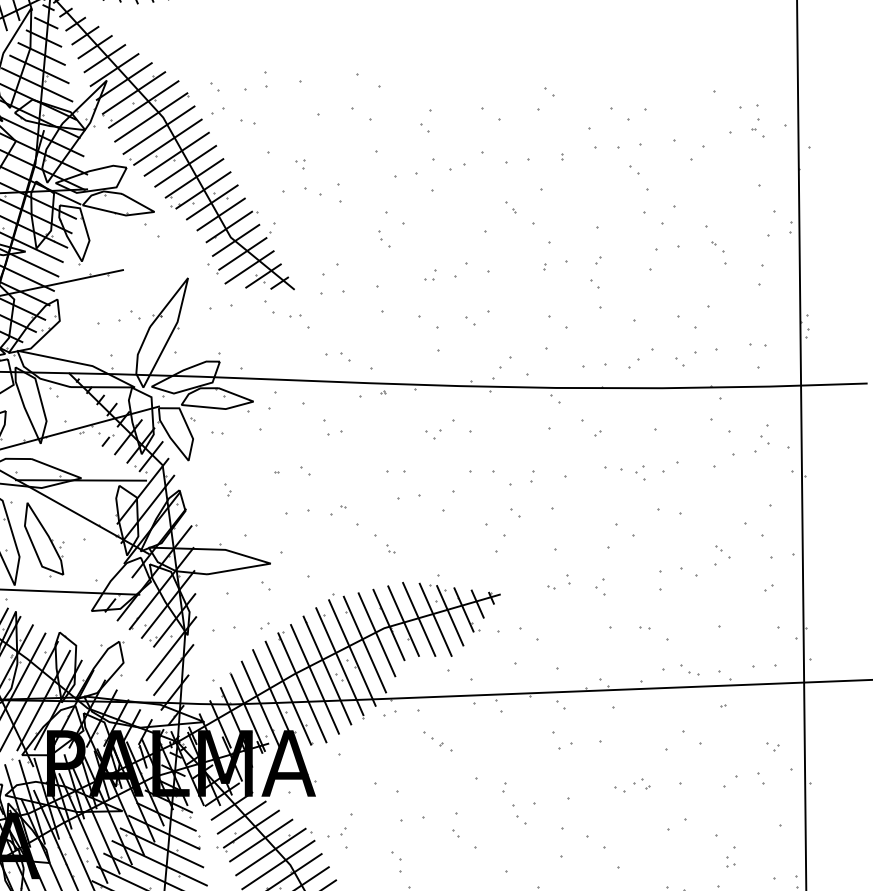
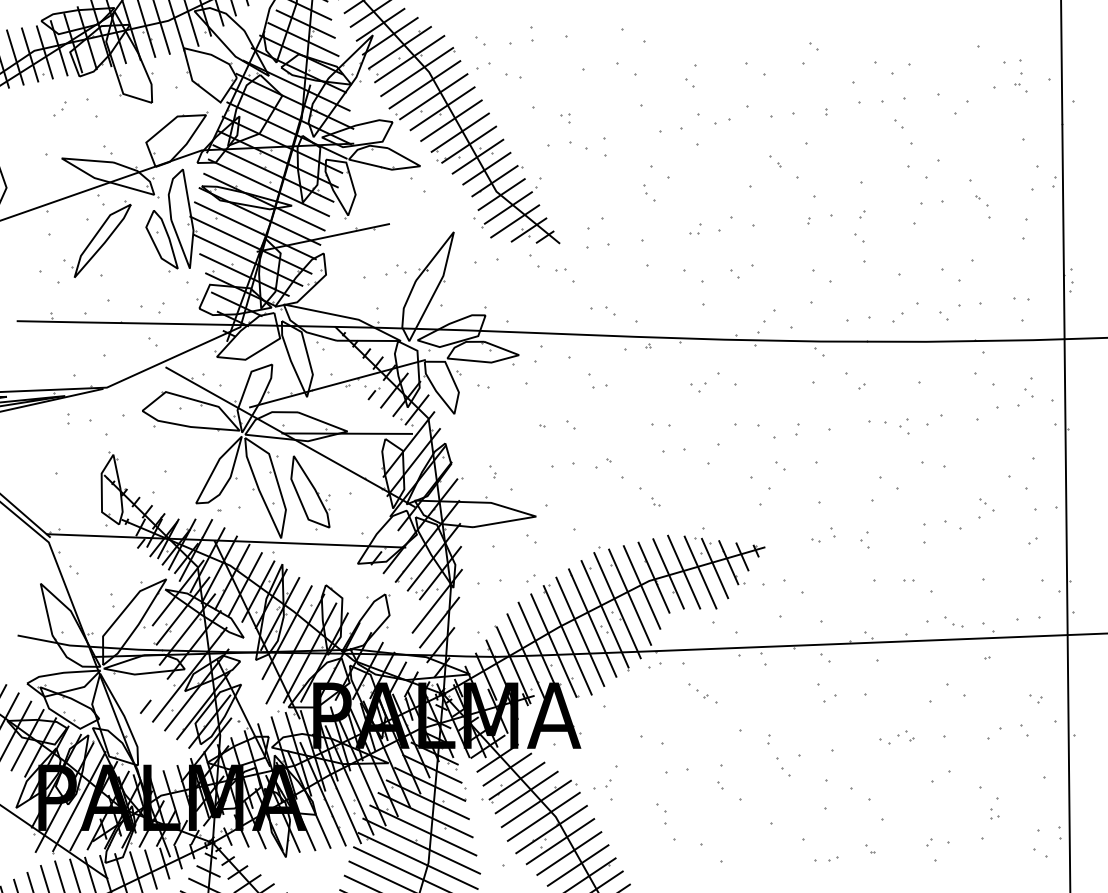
part: (226, 489) -> (492, 471), moved

